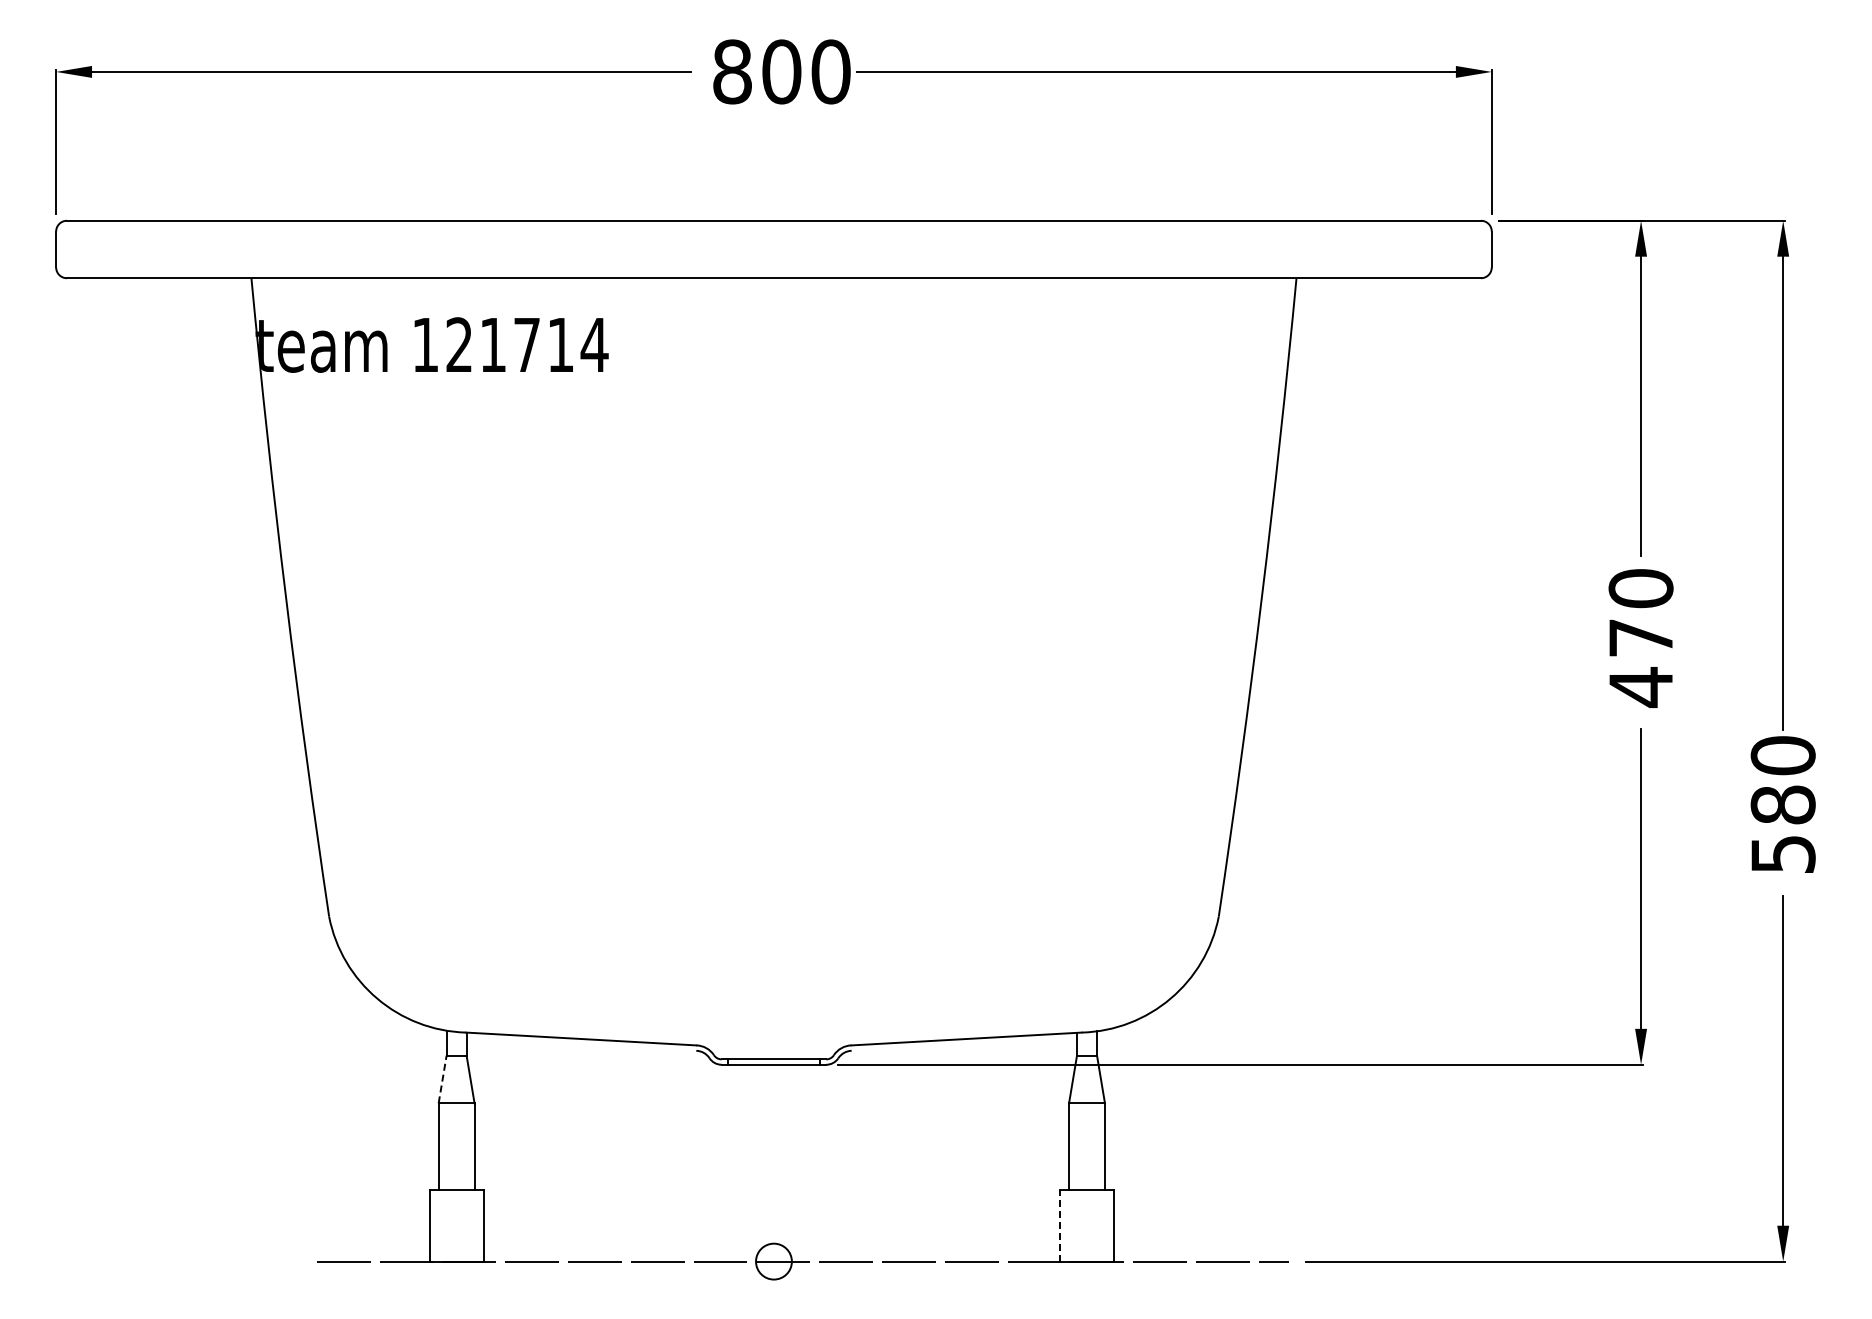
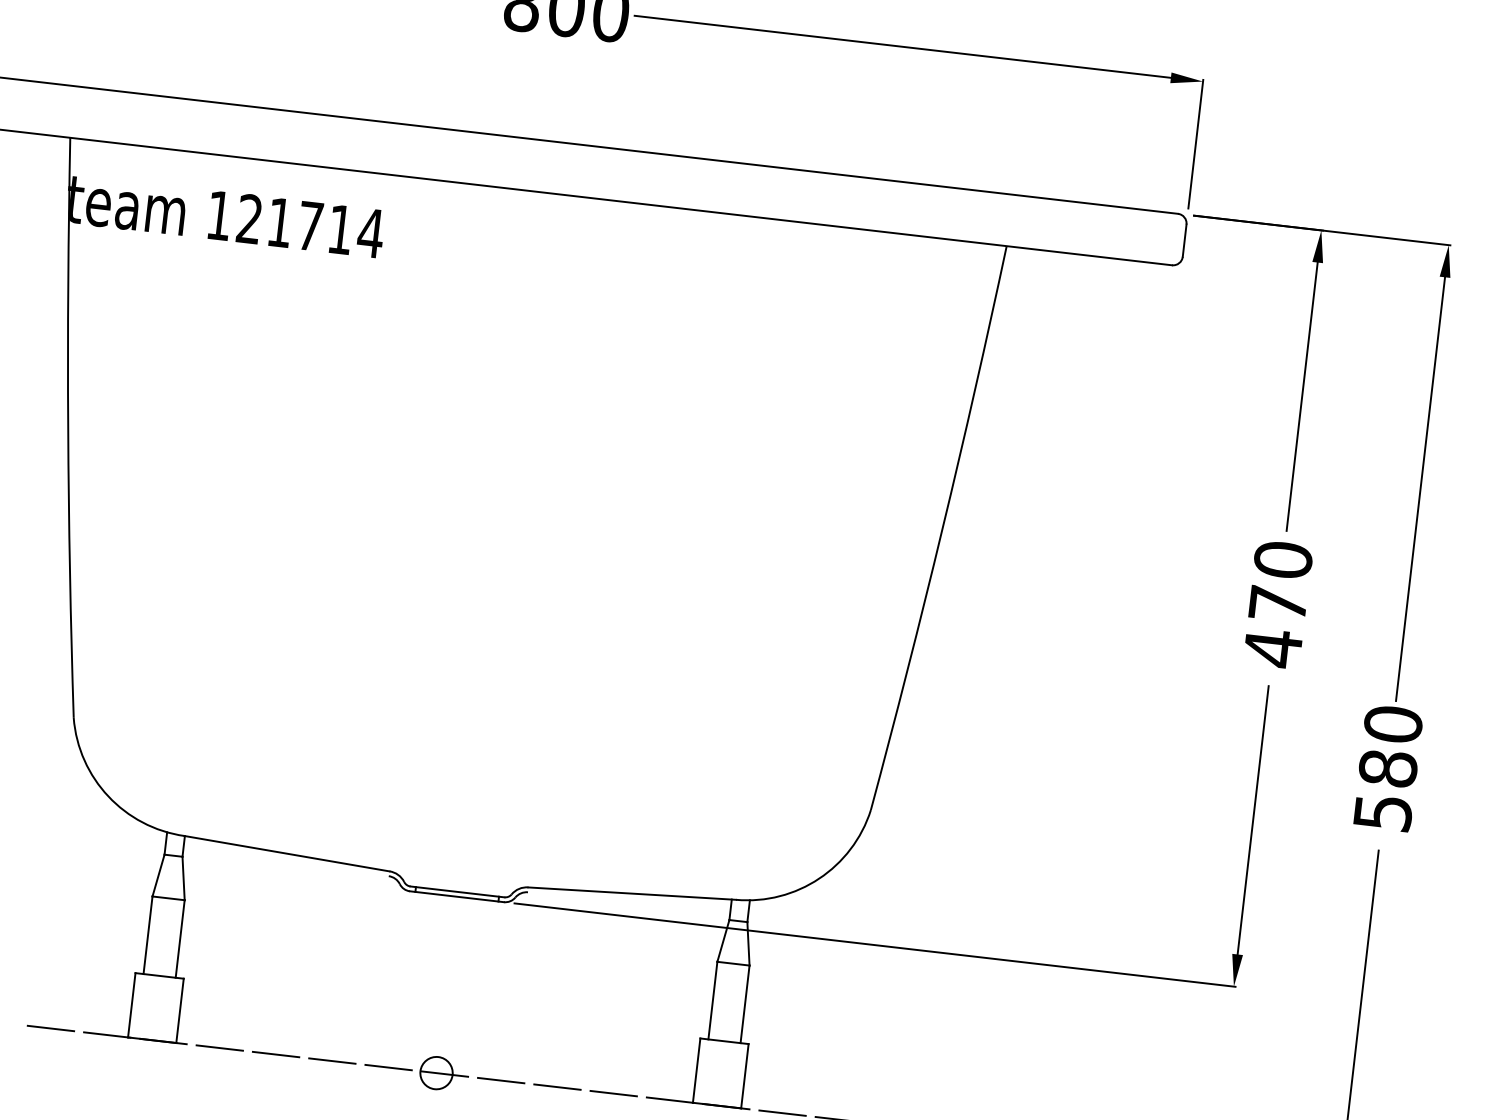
line: (442, 1079) -> (158, 875), dashed -> solid
line: (1060, 1225) -> (697, 1070), dashed -> solid

